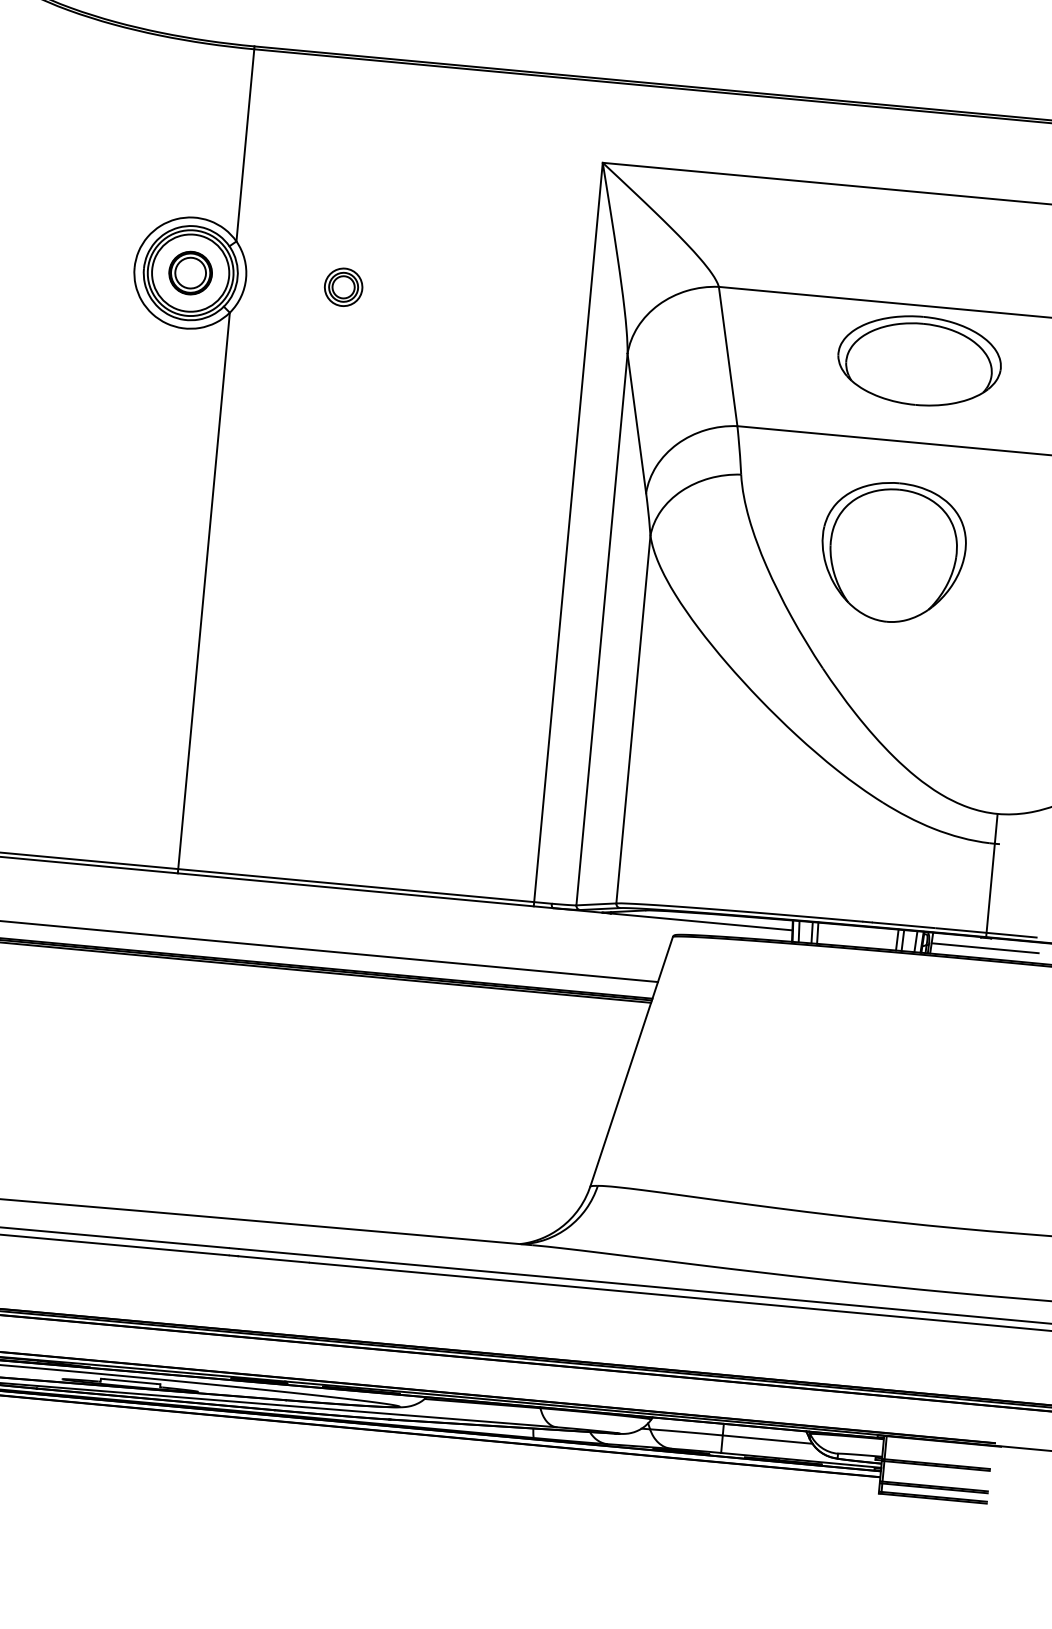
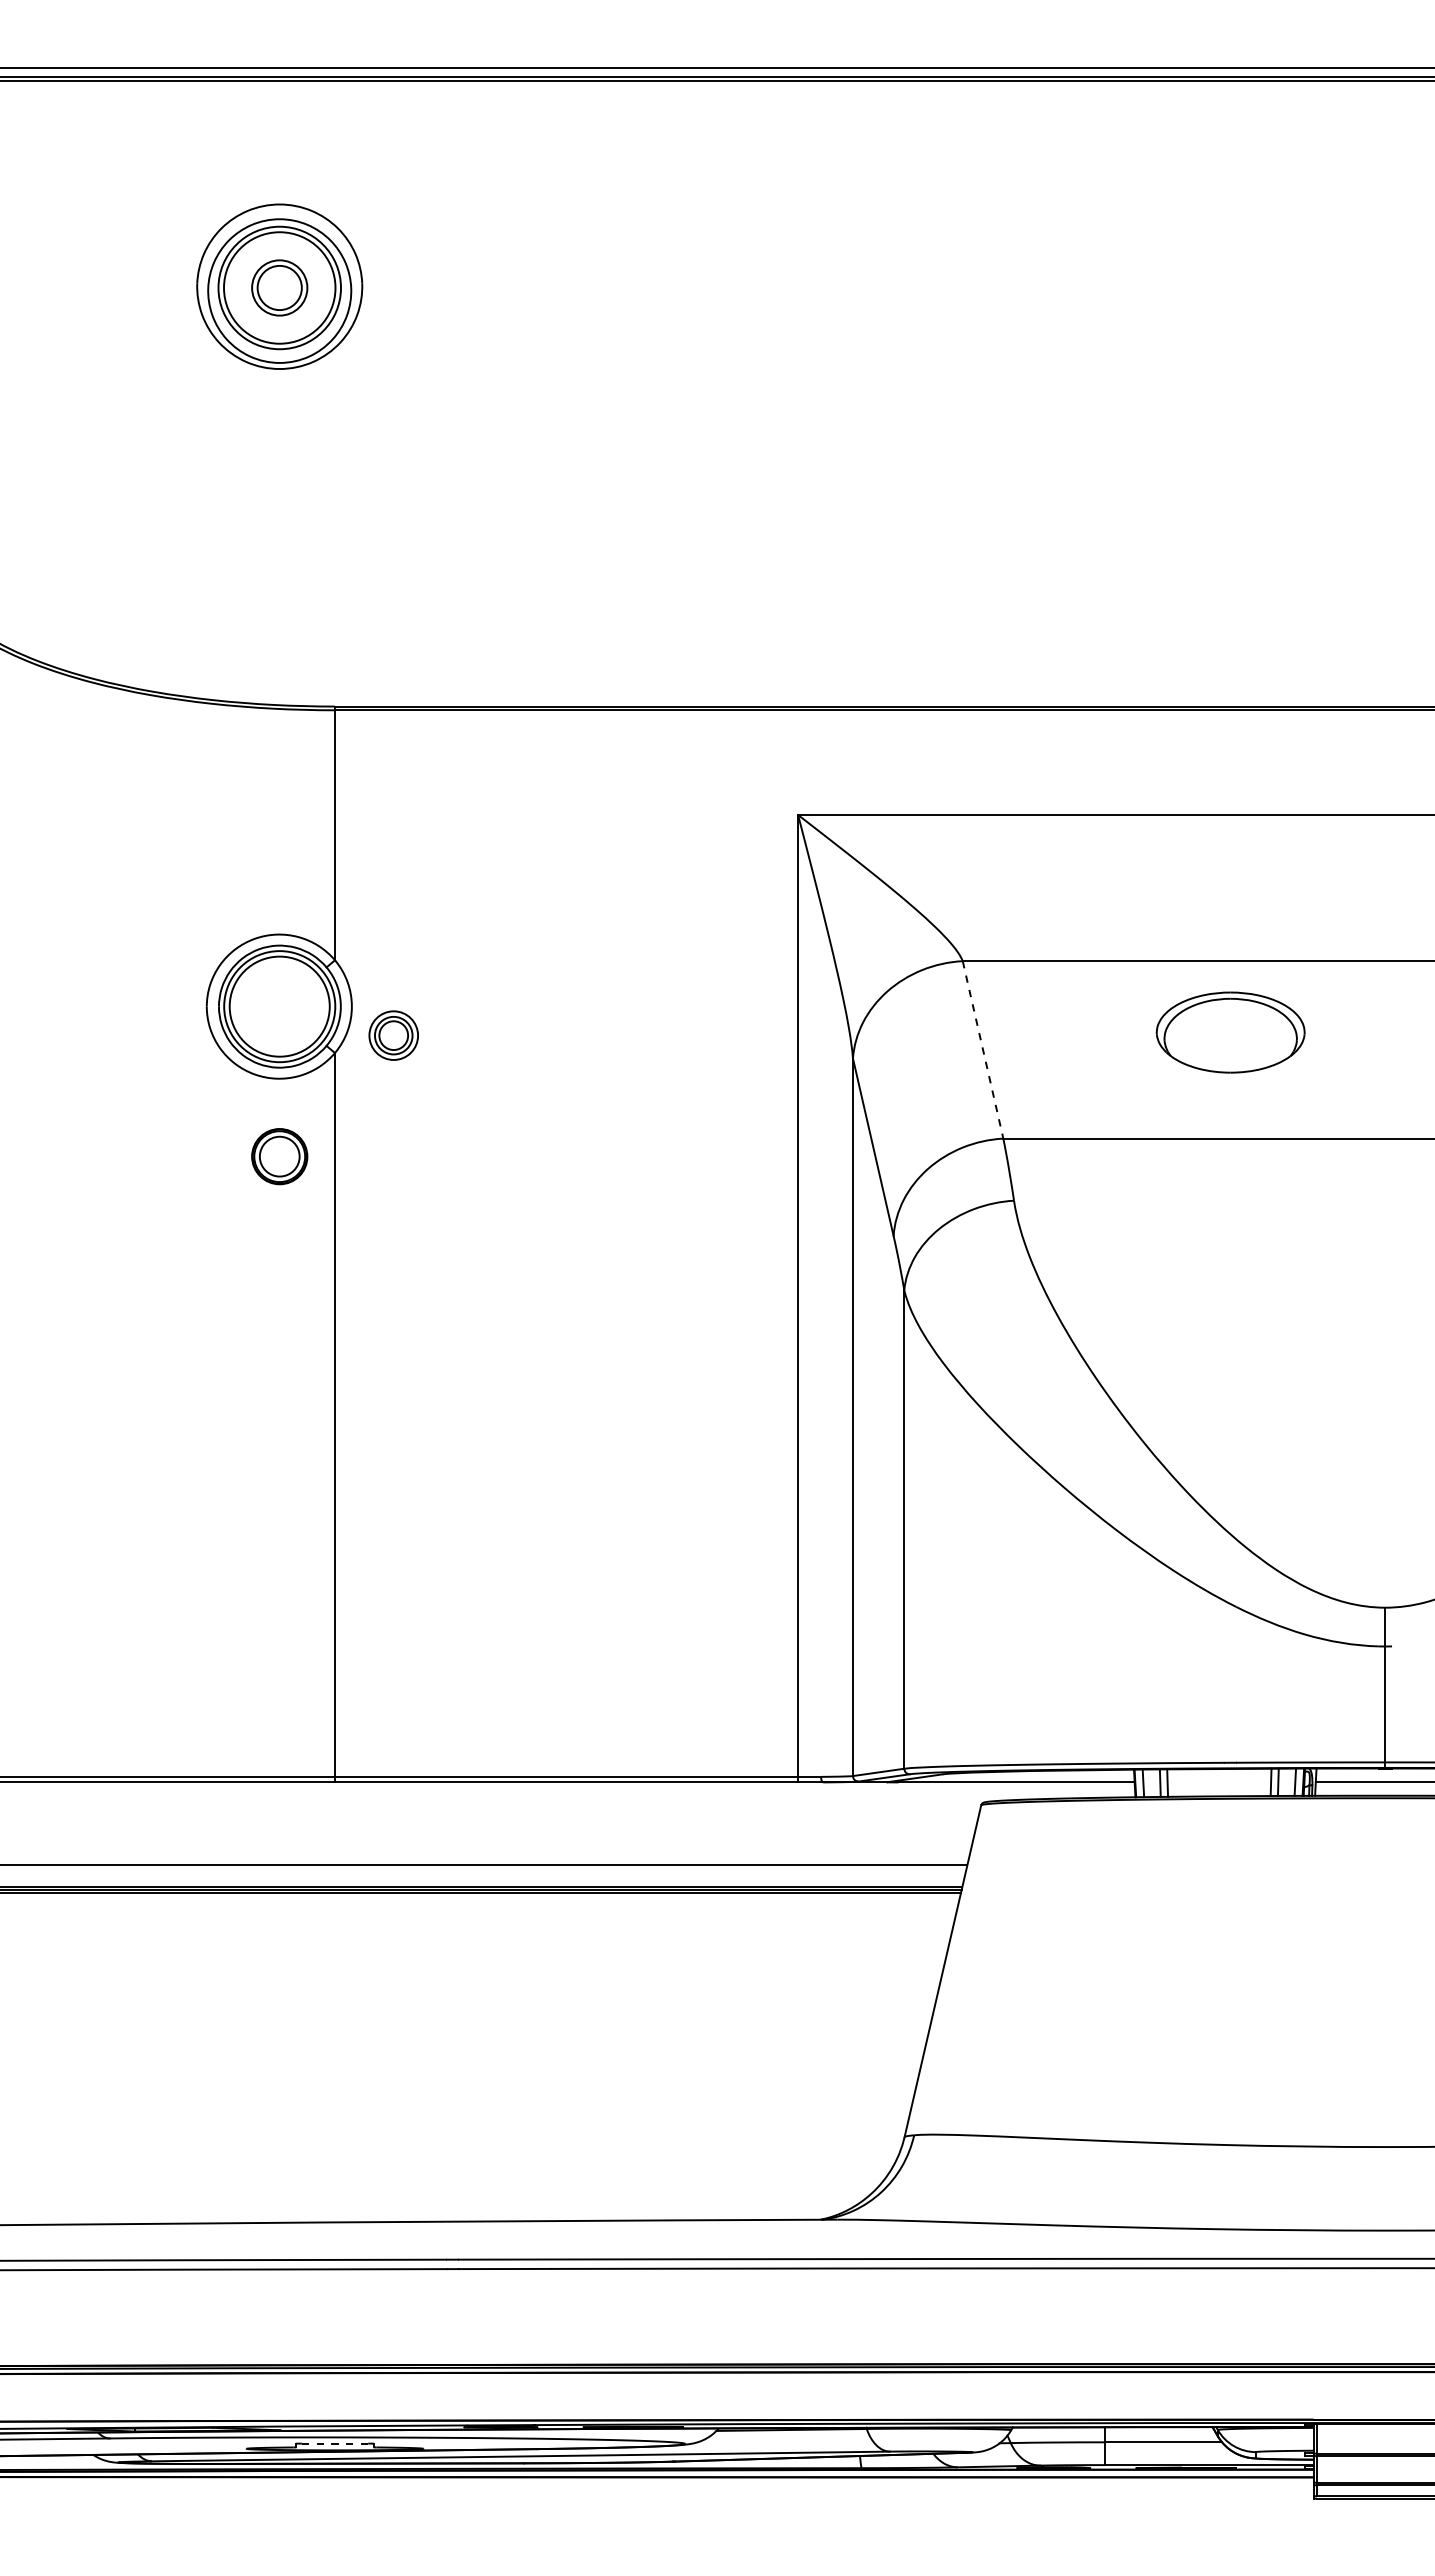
part: (190, 273) -> (279, 1156), moved
part: (343, 287) -> (393, 1035), moved
line: (728, 357) -> (983, 1050), solid -> dashed
part: (919, 360) -> (1230, 1032), size x0.7
part: (893, 552) -> (1219, 1282), removed
line: (130, 1381) -> (334, 2443), solid -> dashed

